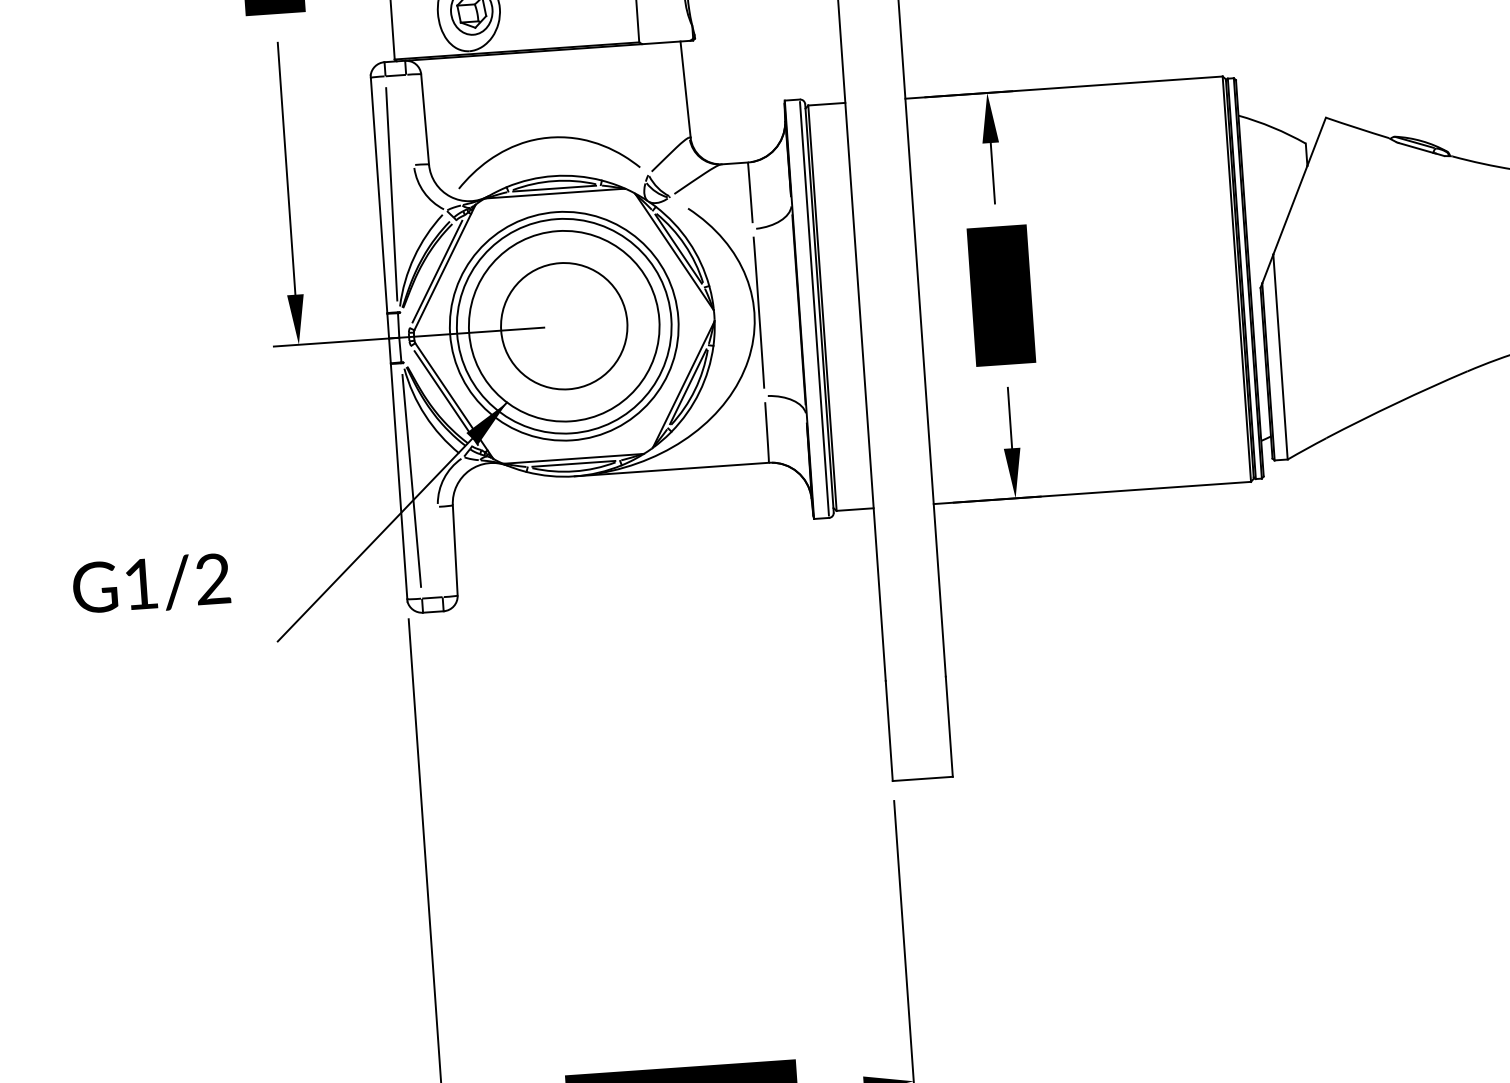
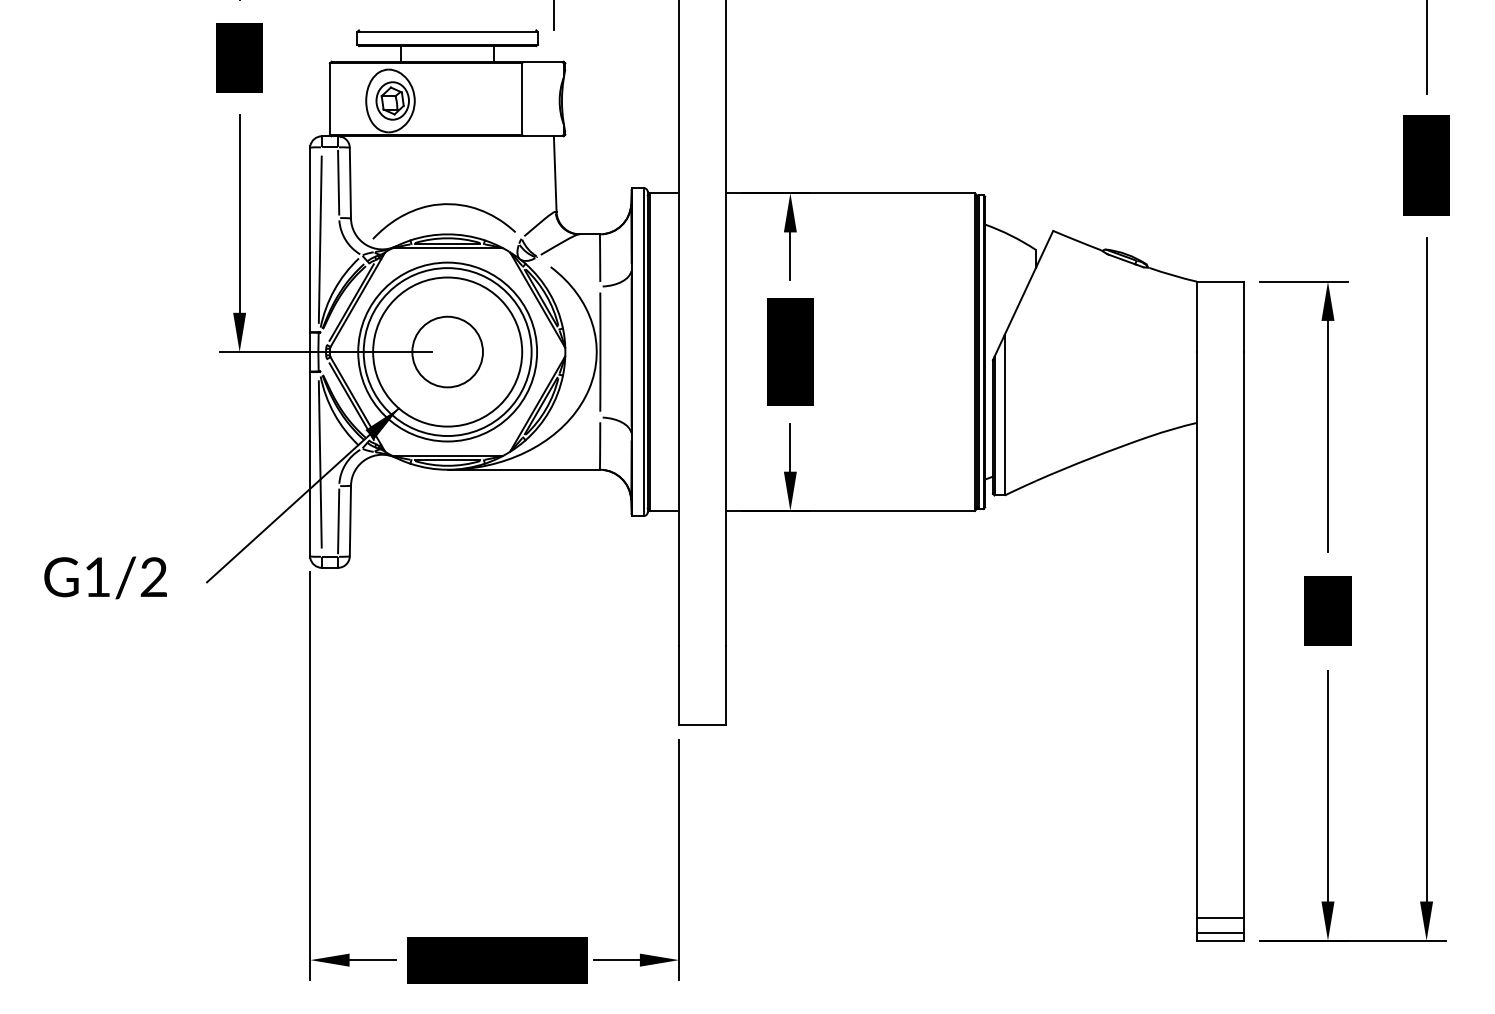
line: (409, 119) -> (338, 182), added
circle: (563, 325) -> (447, 351), size x0.71
line: (440, 552) -> (338, 521), added
text: (151, 583) -> (105, 577), moved

